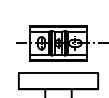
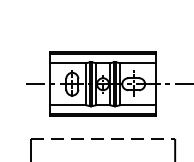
line: (58, 73) -> (103, 139), solid -> dashed

